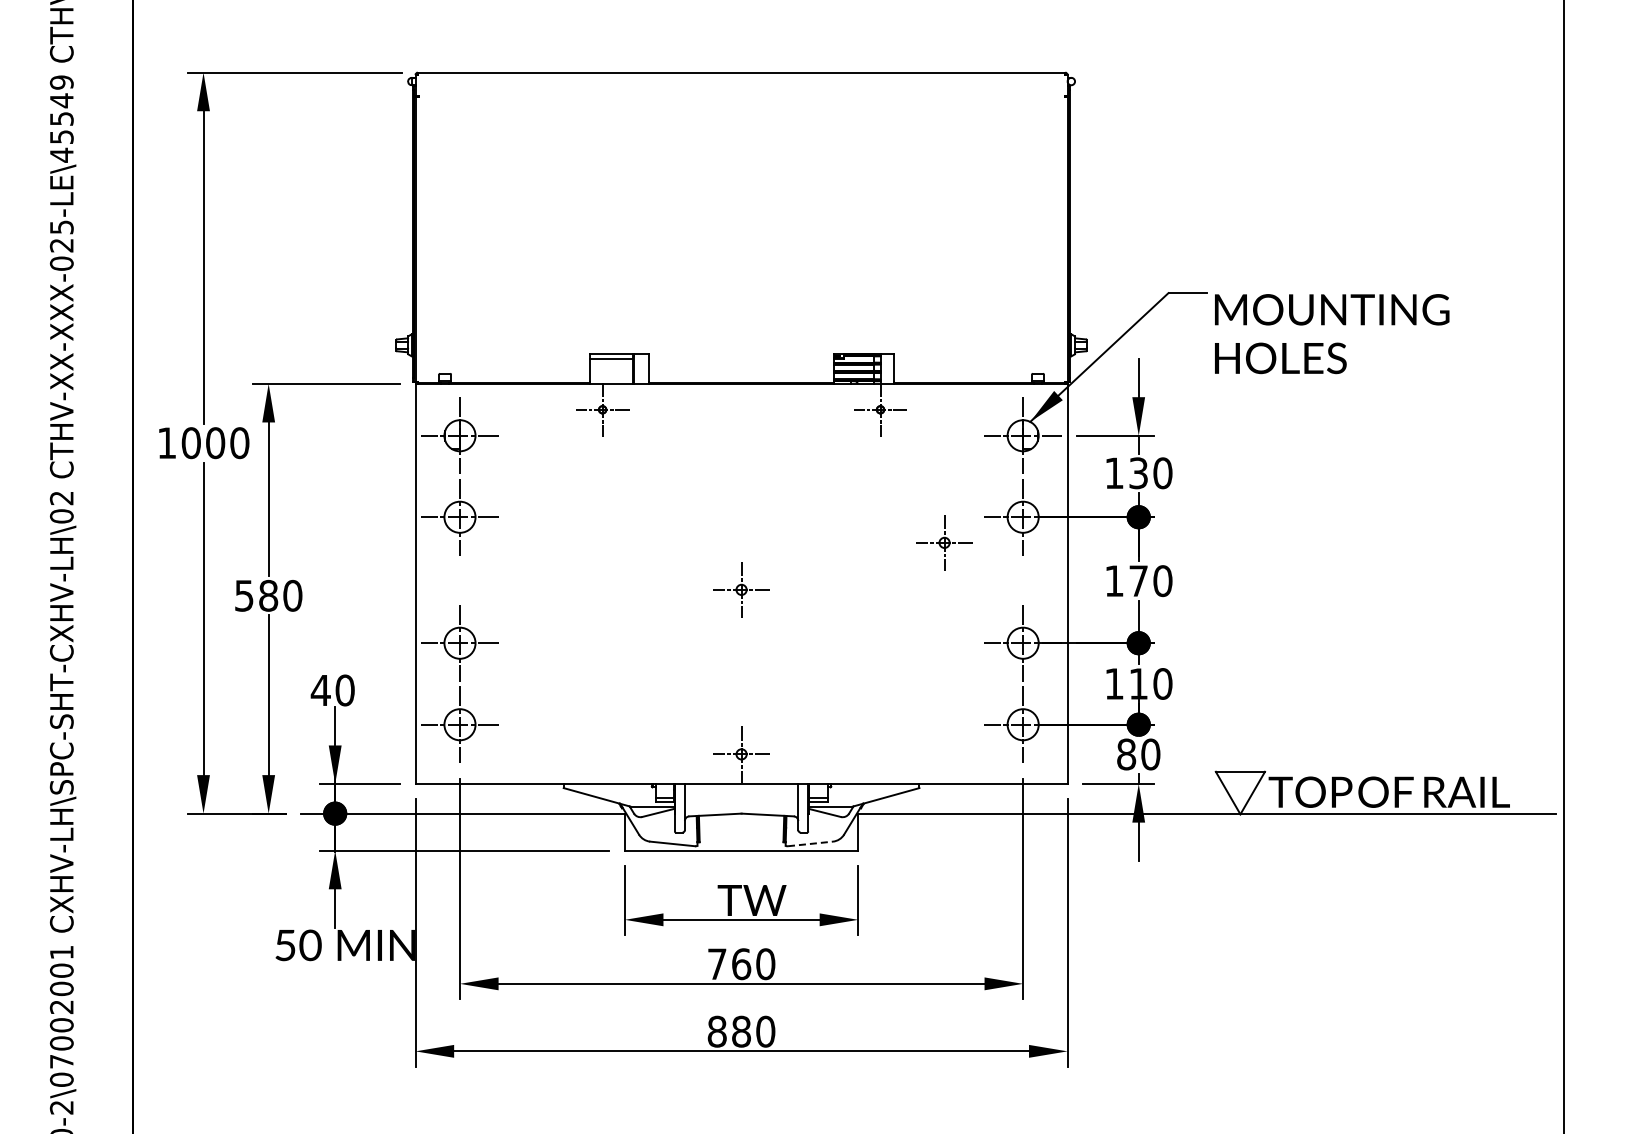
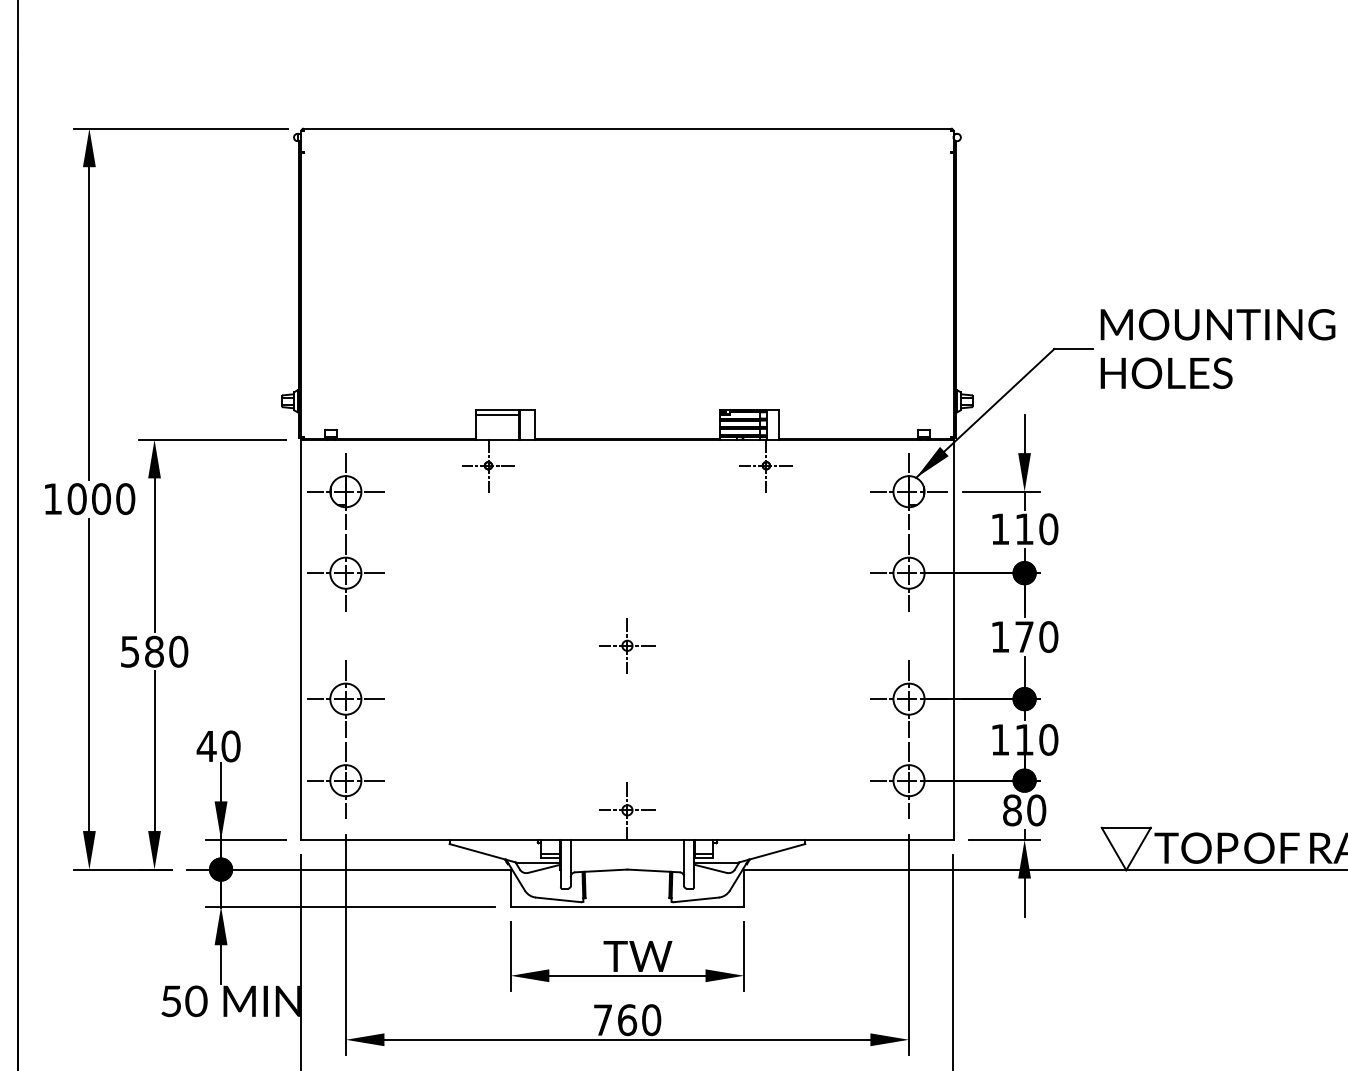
text: (1332, 334) -> (1218, 349), moved
text: (1138, 473) -> (1024, 529), 130 -> 110
part: (944, 542) -> (830, 598), removed
line: (810, 843) -> (696, 899), dashed -> solid

